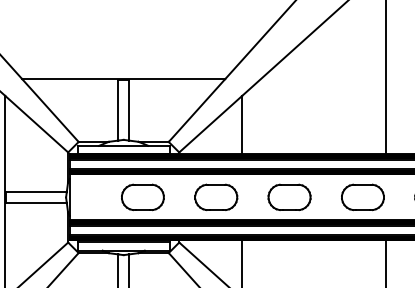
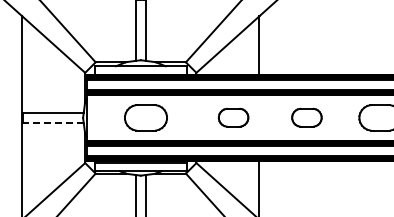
part: (216, 196) -> (233, 116), size x0.7
part: (289, 196) -> (306, 116), size x0.7
part: (142, 197) -> (145, 117), moved
line: (35, 202) -> (52, 122), solid -> dashed

